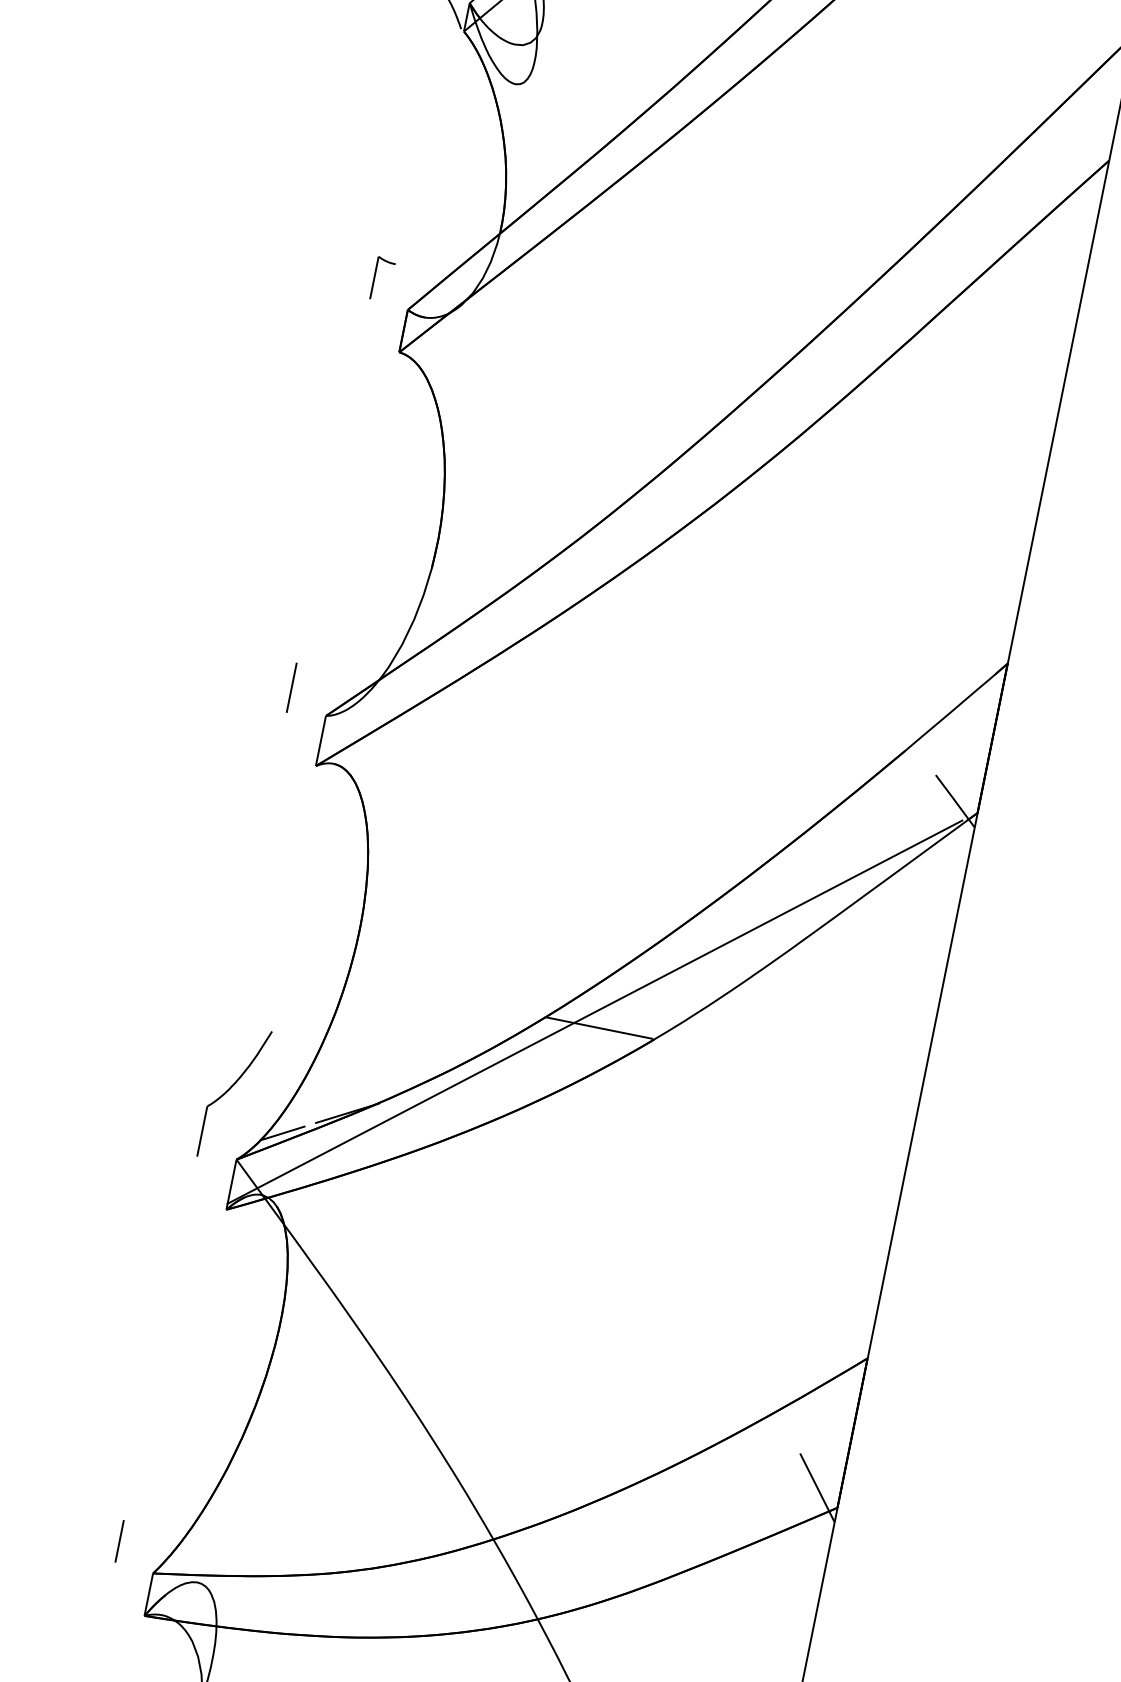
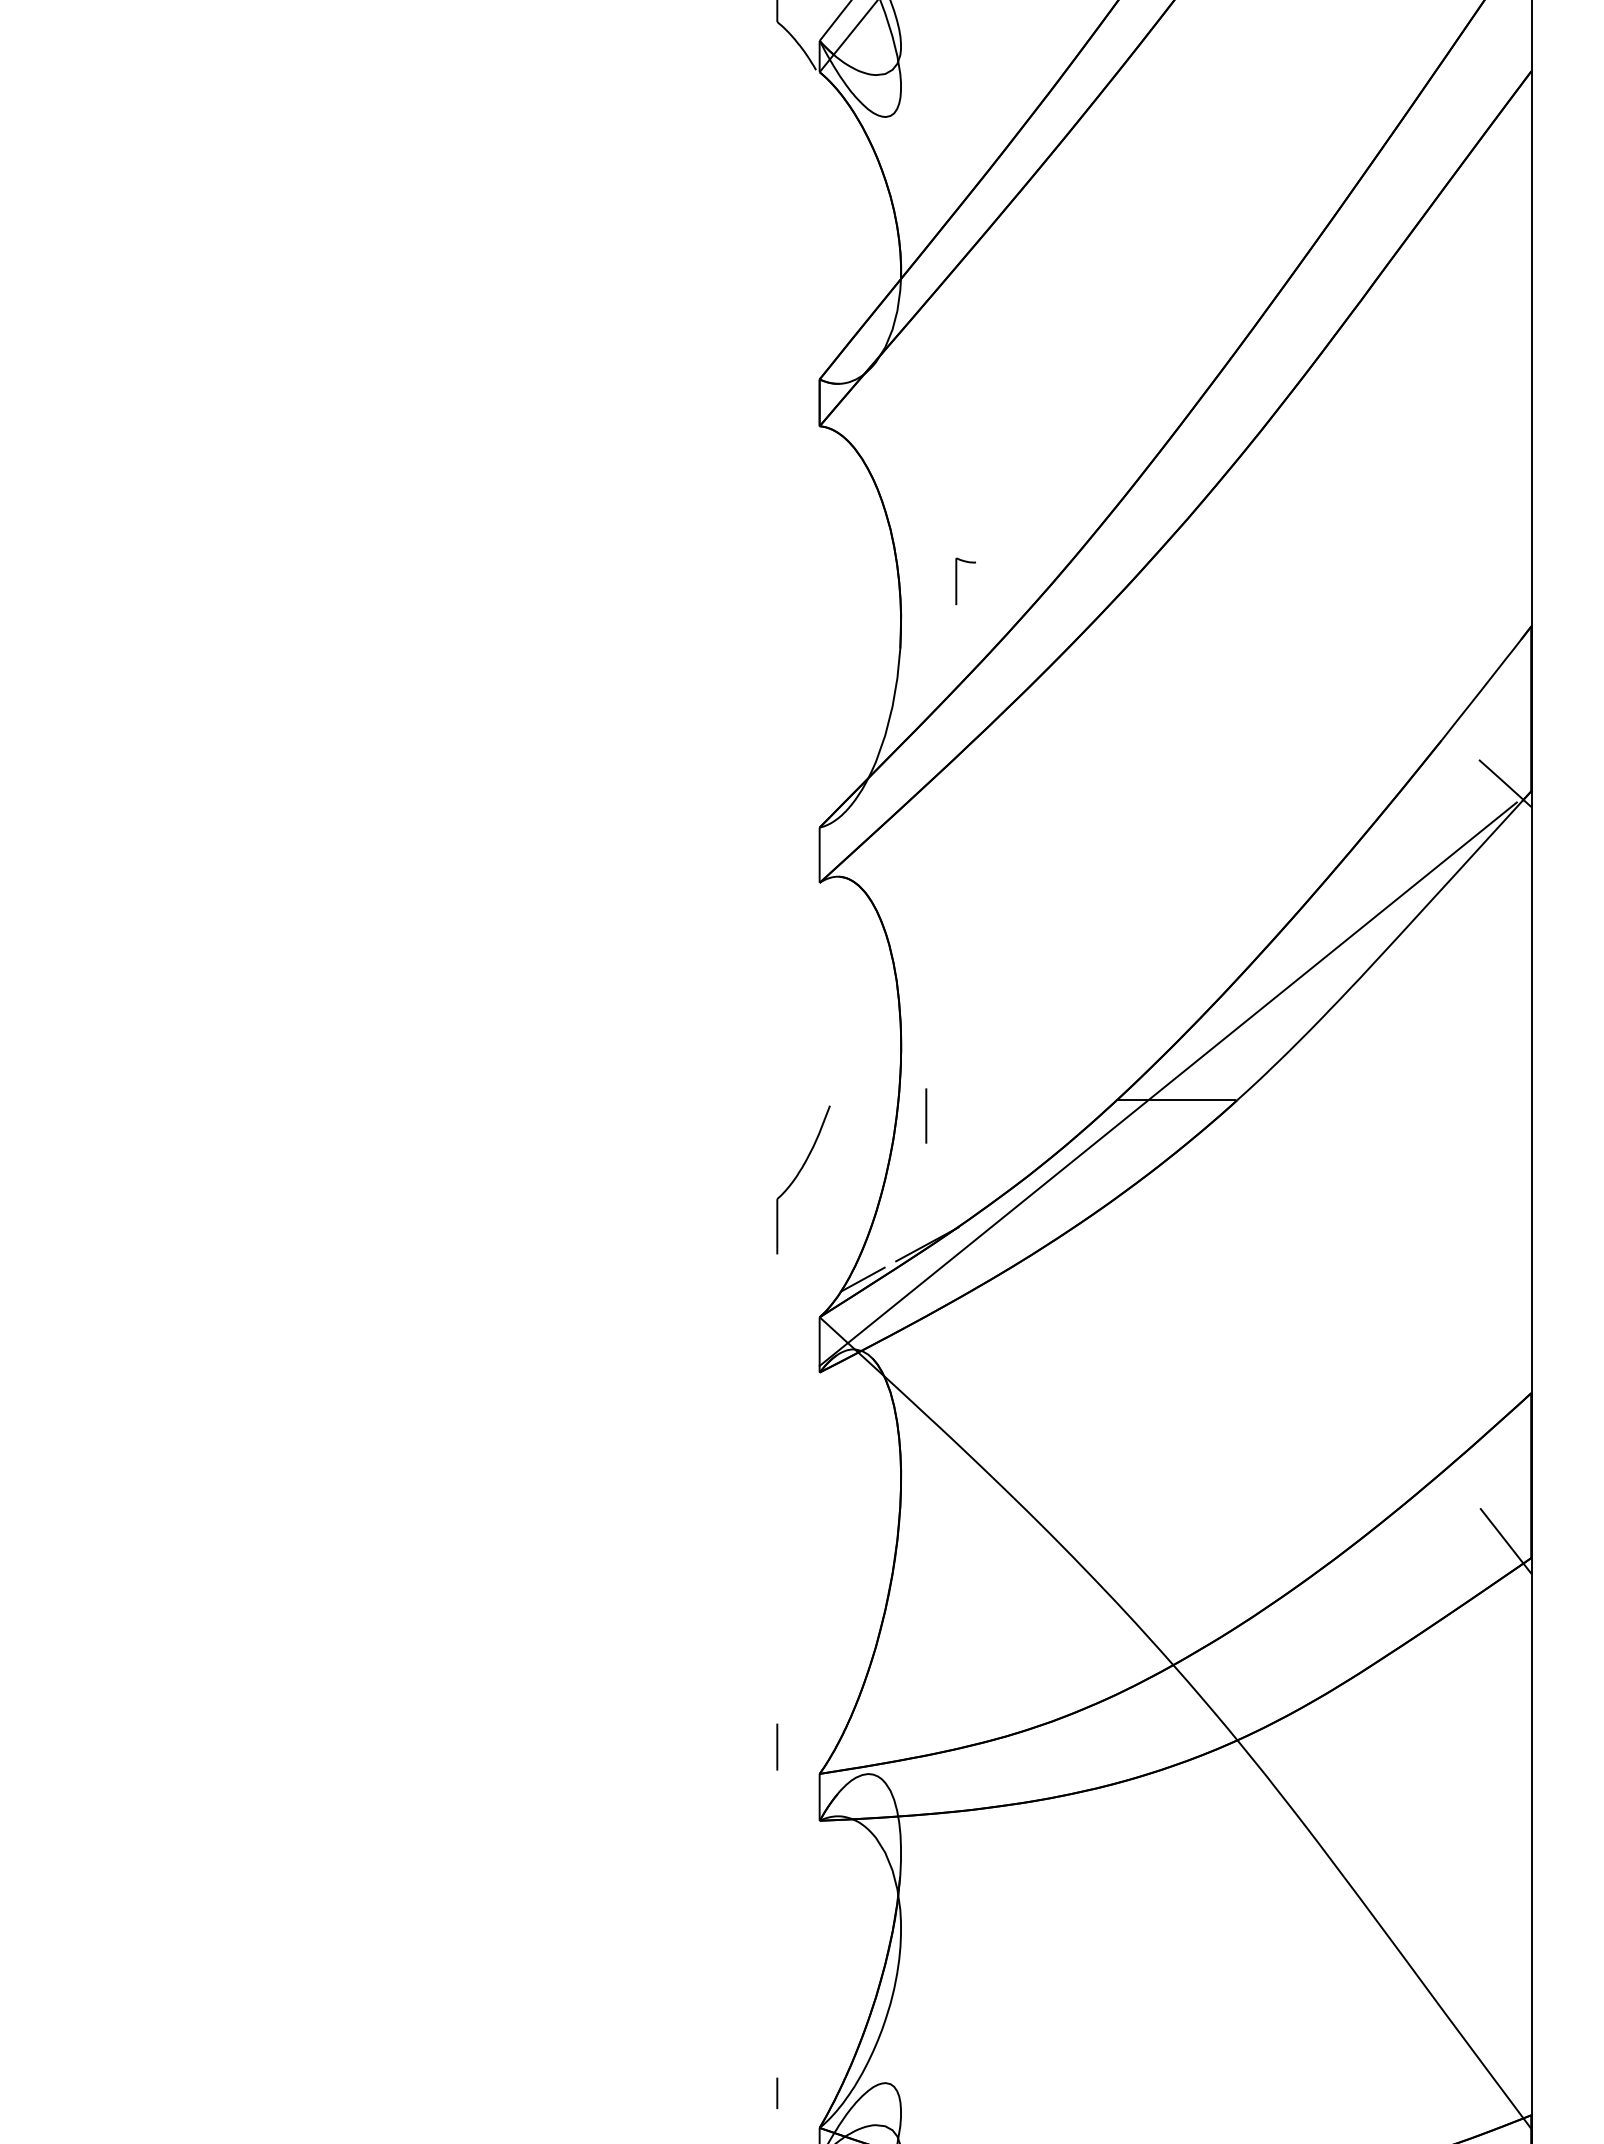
part: (375, 278) -> (957, 581), moved
line: (292, 687) -> (926, 1115), moved
part: (229, 1090) -> (797, 1177), moved

